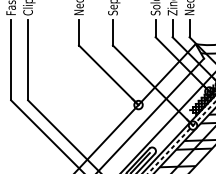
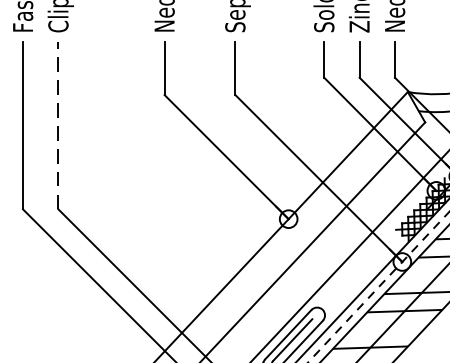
line: (28, 59) -> (59, 124), solid -> dashed

